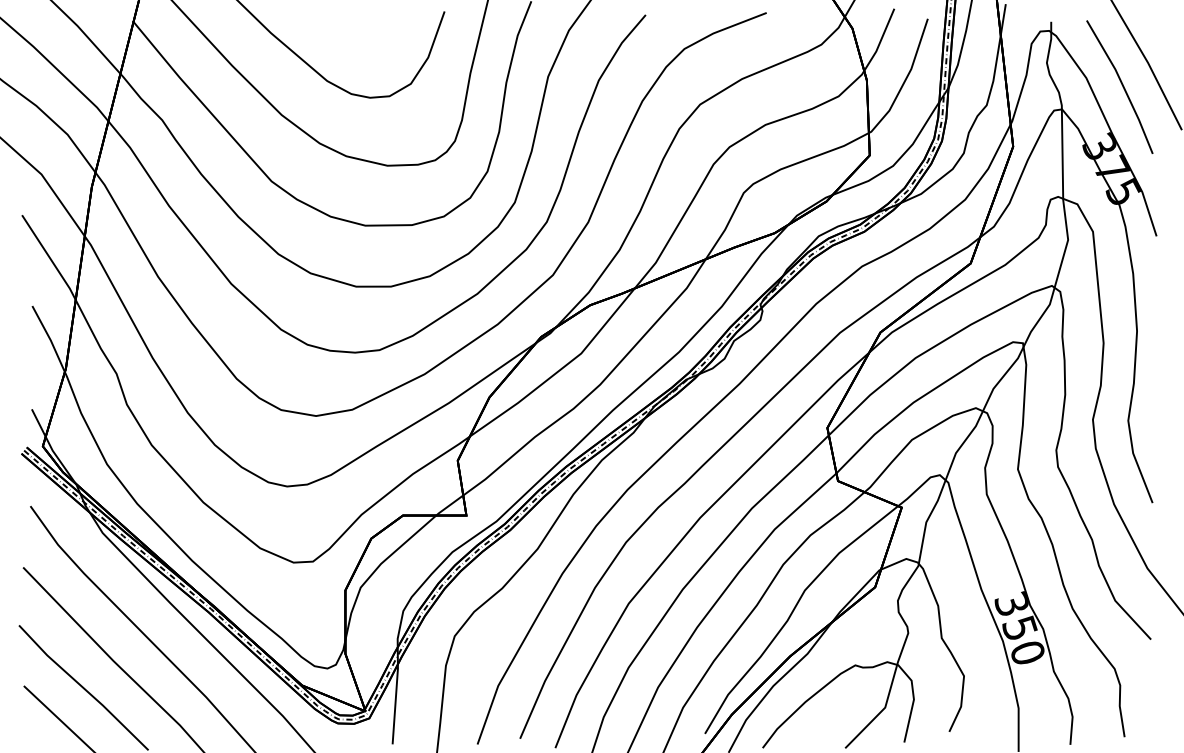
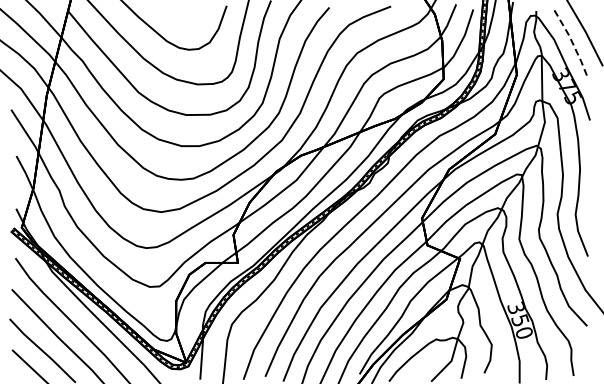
line: (1124, 87) -> (573, 44), solid -> dashed

